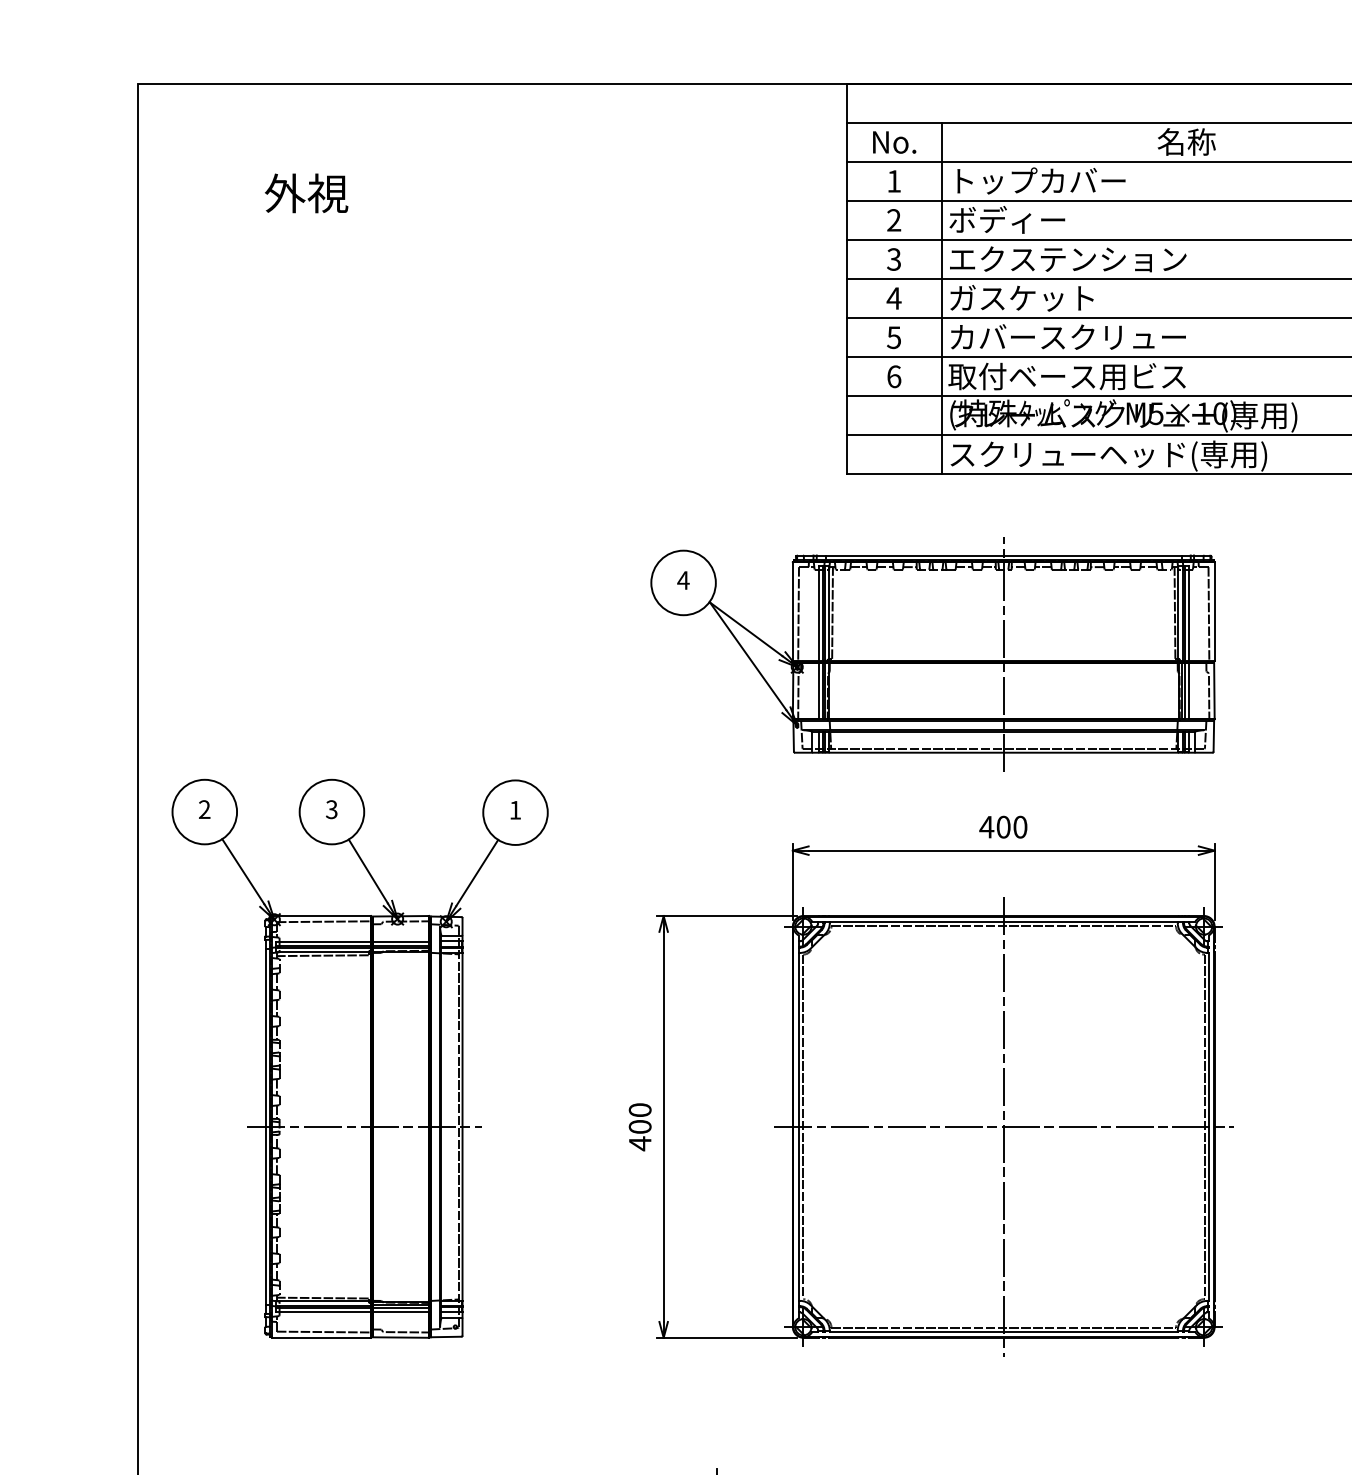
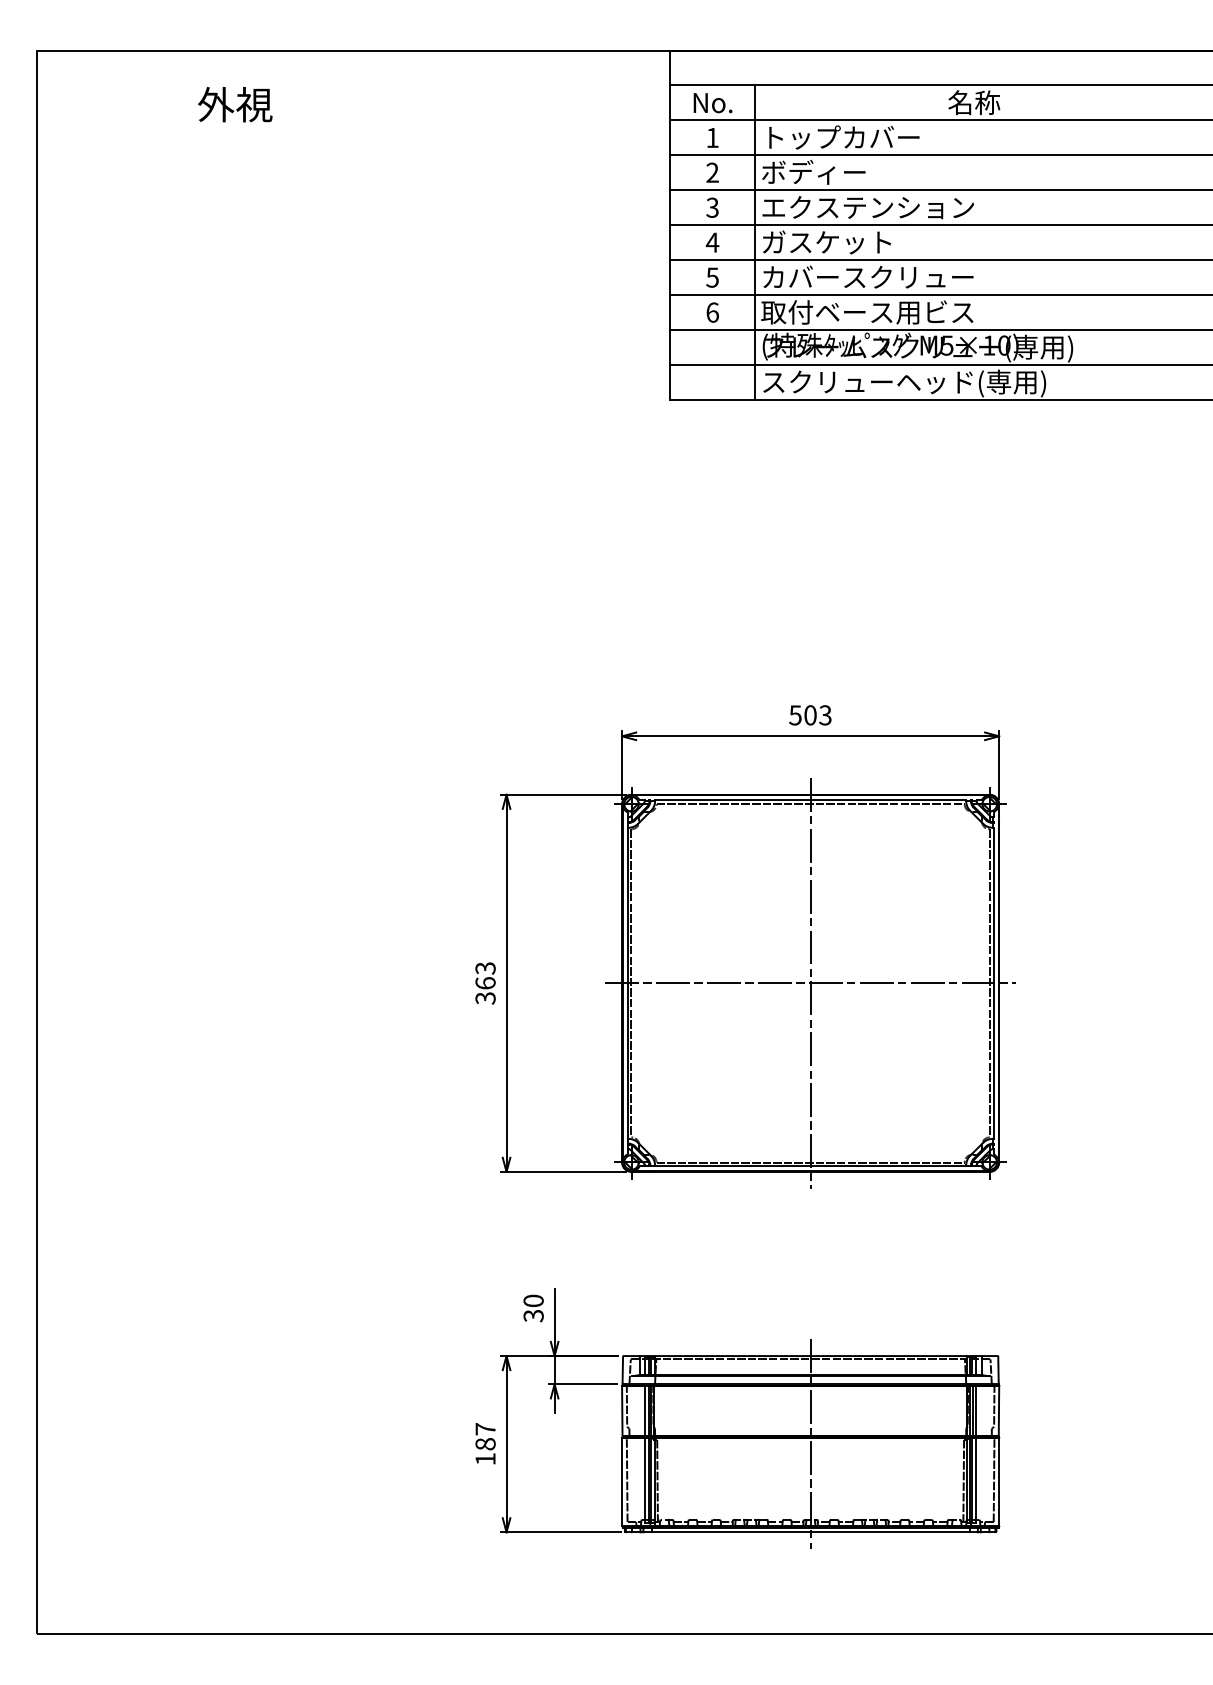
text: (306, 193) -> (235, 104), moved
part: (933, 654) -> (747, 560), removed
text: (1002, 827) -> (809, 715), 400 -> 503
part: (359, 1058) -> (234, 922), removed
text: (640, 1127) -> (485, 983), 400 -> 363

